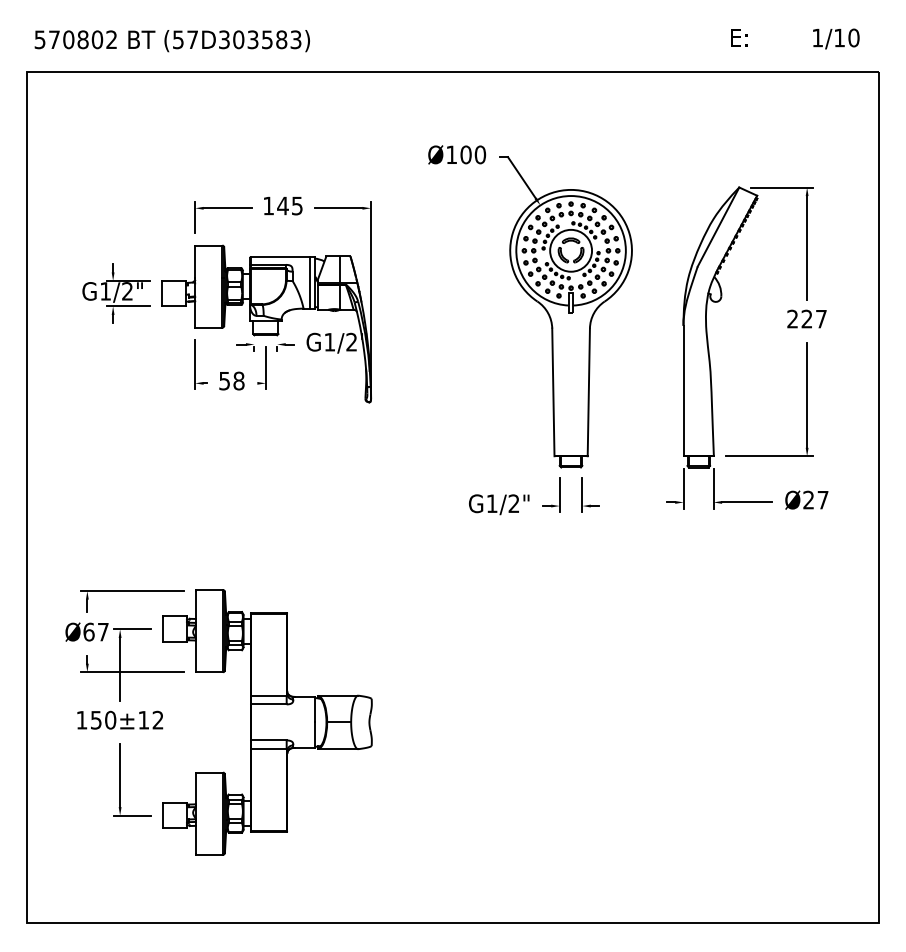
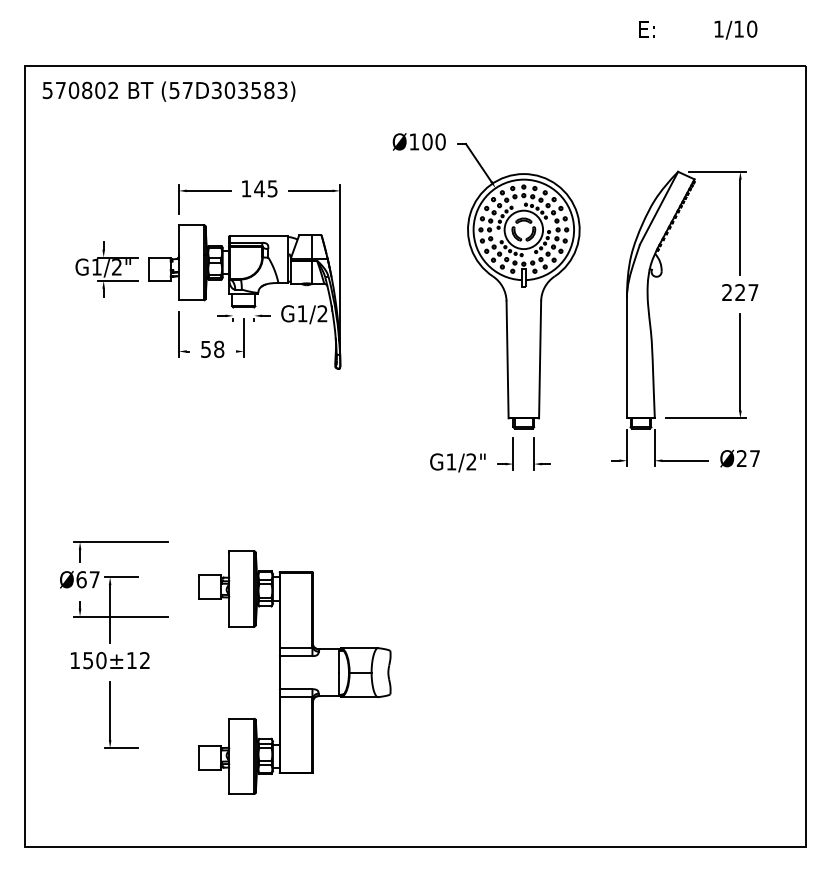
text: (795, 38) -> (698, 29), moved
text: (171, 41) -> (168, 92), moved
line: (309, 282) -> (283, 258), removed
part: (267, 722) -> (294, 672), moved

